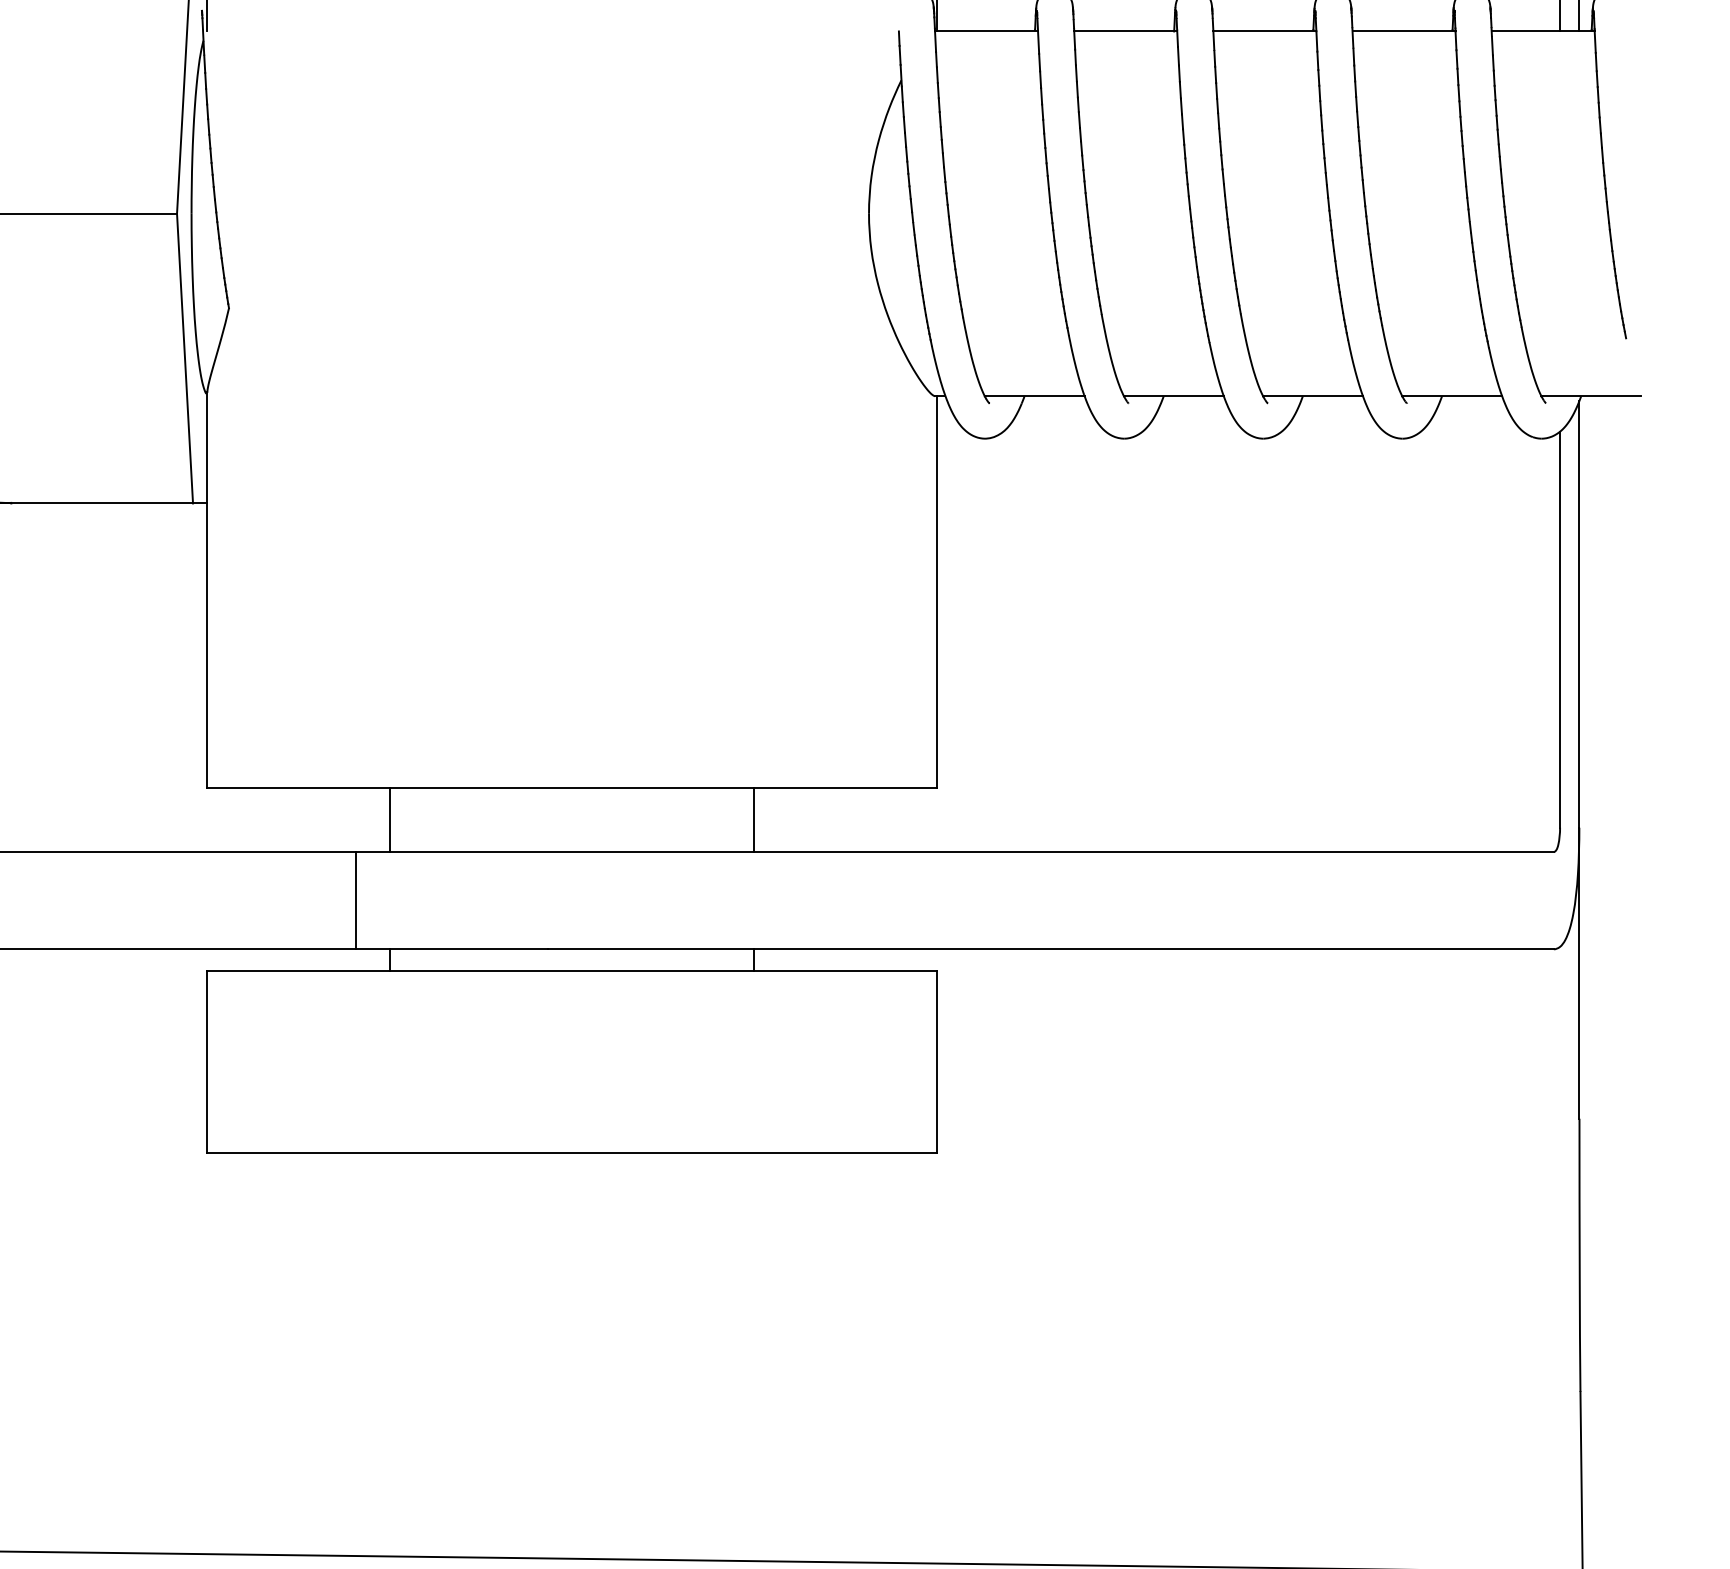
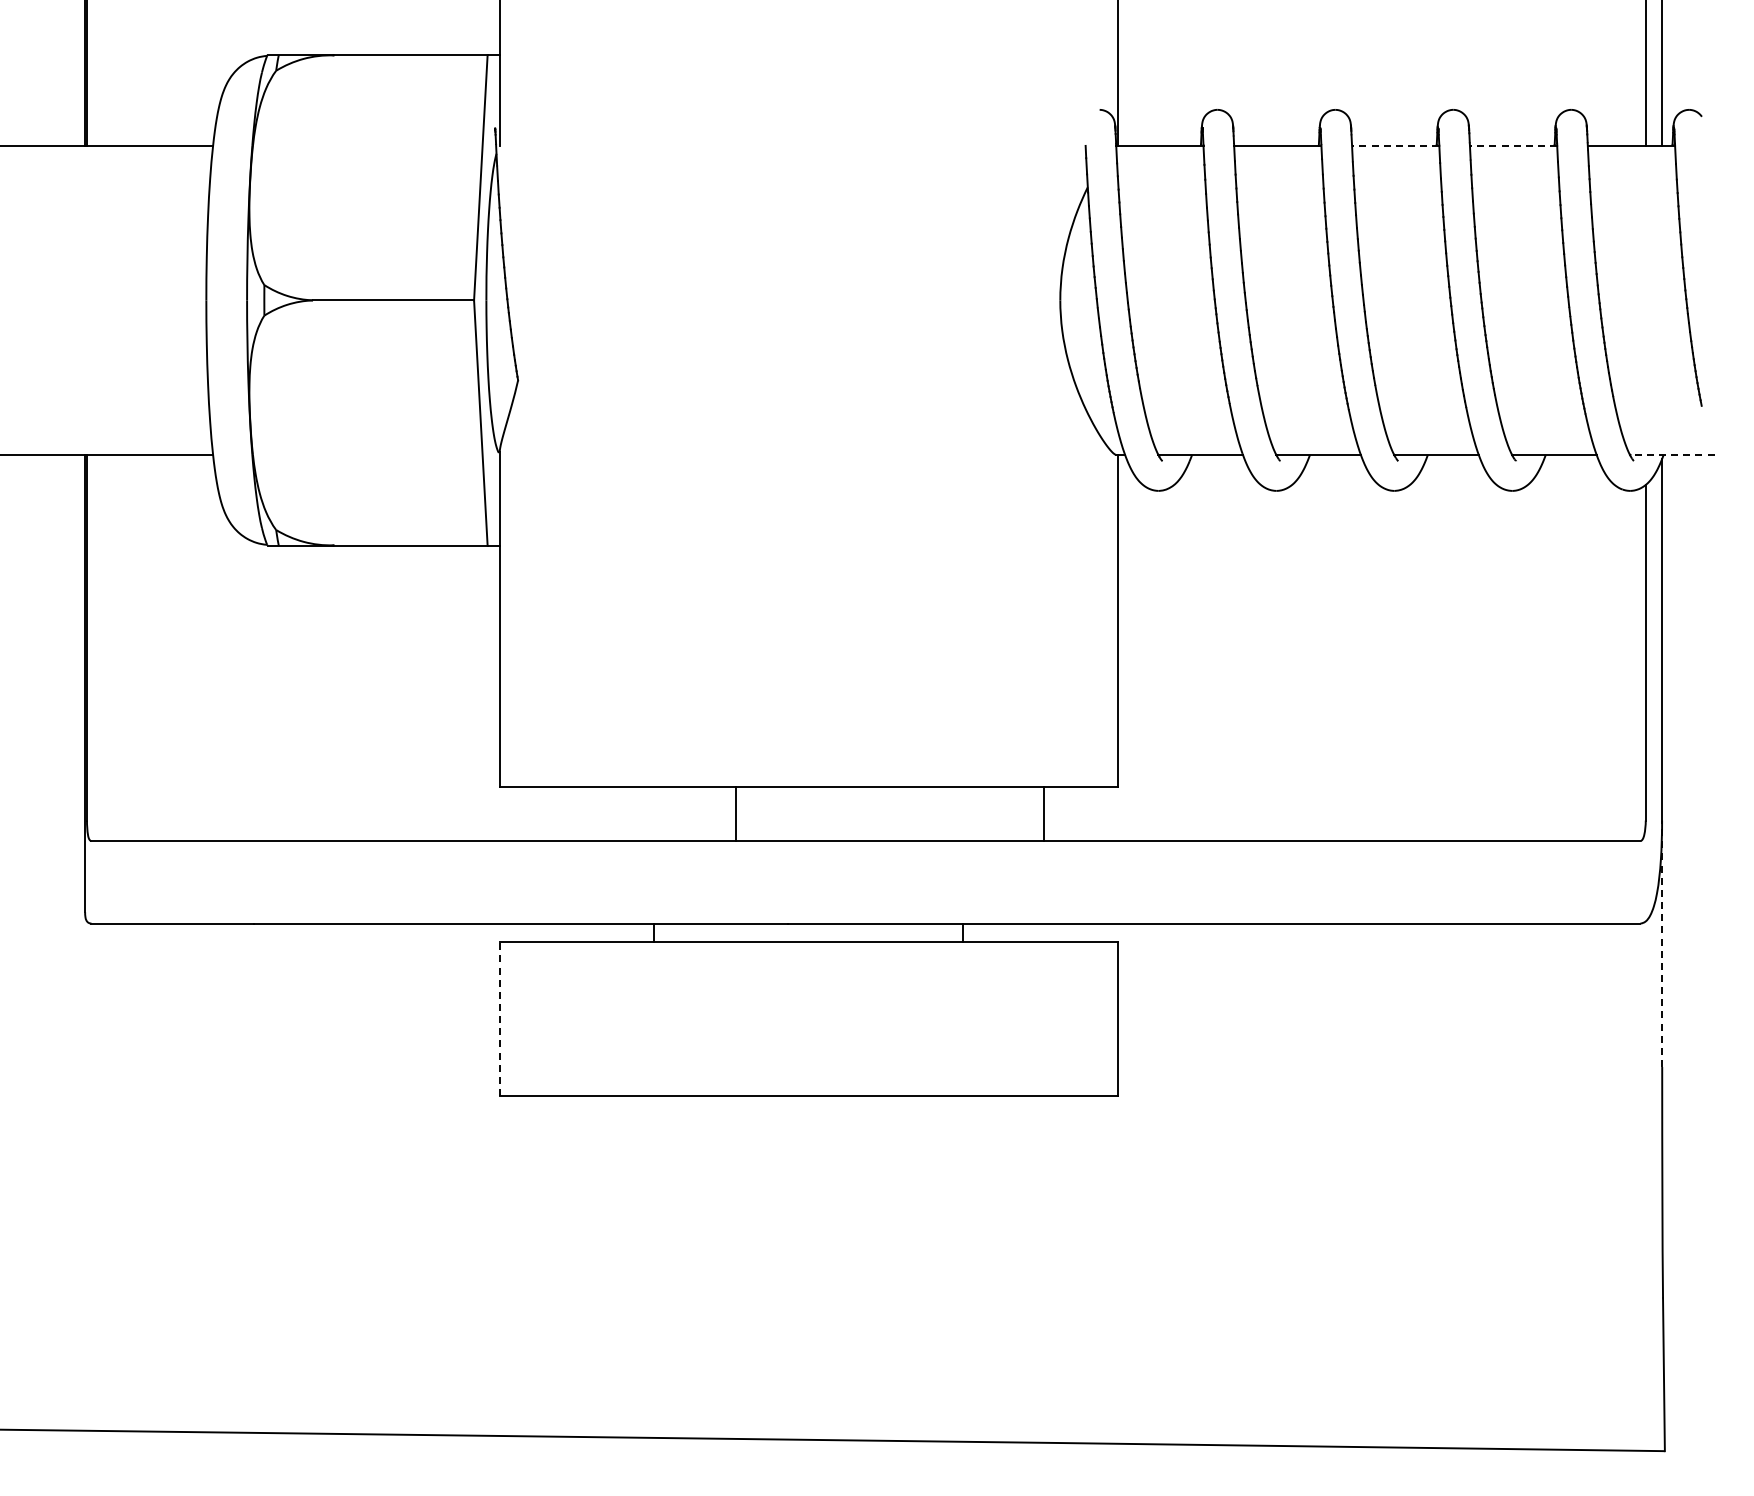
line: (1264, 30) -> (1395, 145), solid -> dashed
line: (1403, 30) -> (1513, 145), solid -> dashed
line: (1590, 395) -> (1671, 454), solid -> dashed
line: (389, 820) -> (736, 814), moved
line: (754, 820) -> (1044, 814), moved
line: (355, 900) -> (625, 882), removed
line: (1579, 972) -> (1662, 943), solid -> dashed
line: (207, 1061) -> (499, 1018), solid -> dashed

